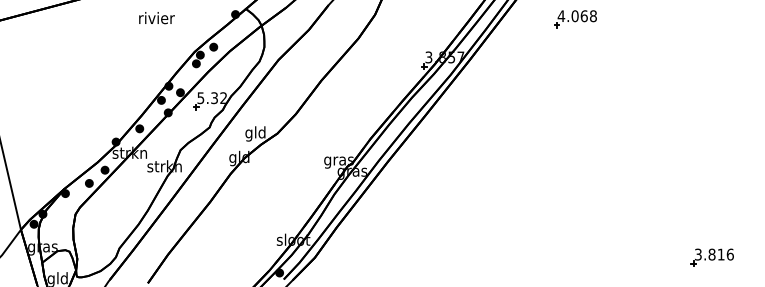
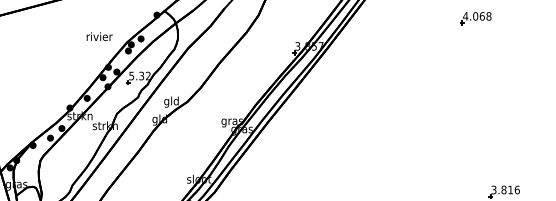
text: (156, 18) -> (99, 36), moved
part: (575, 19) -> (475, 18), moved

